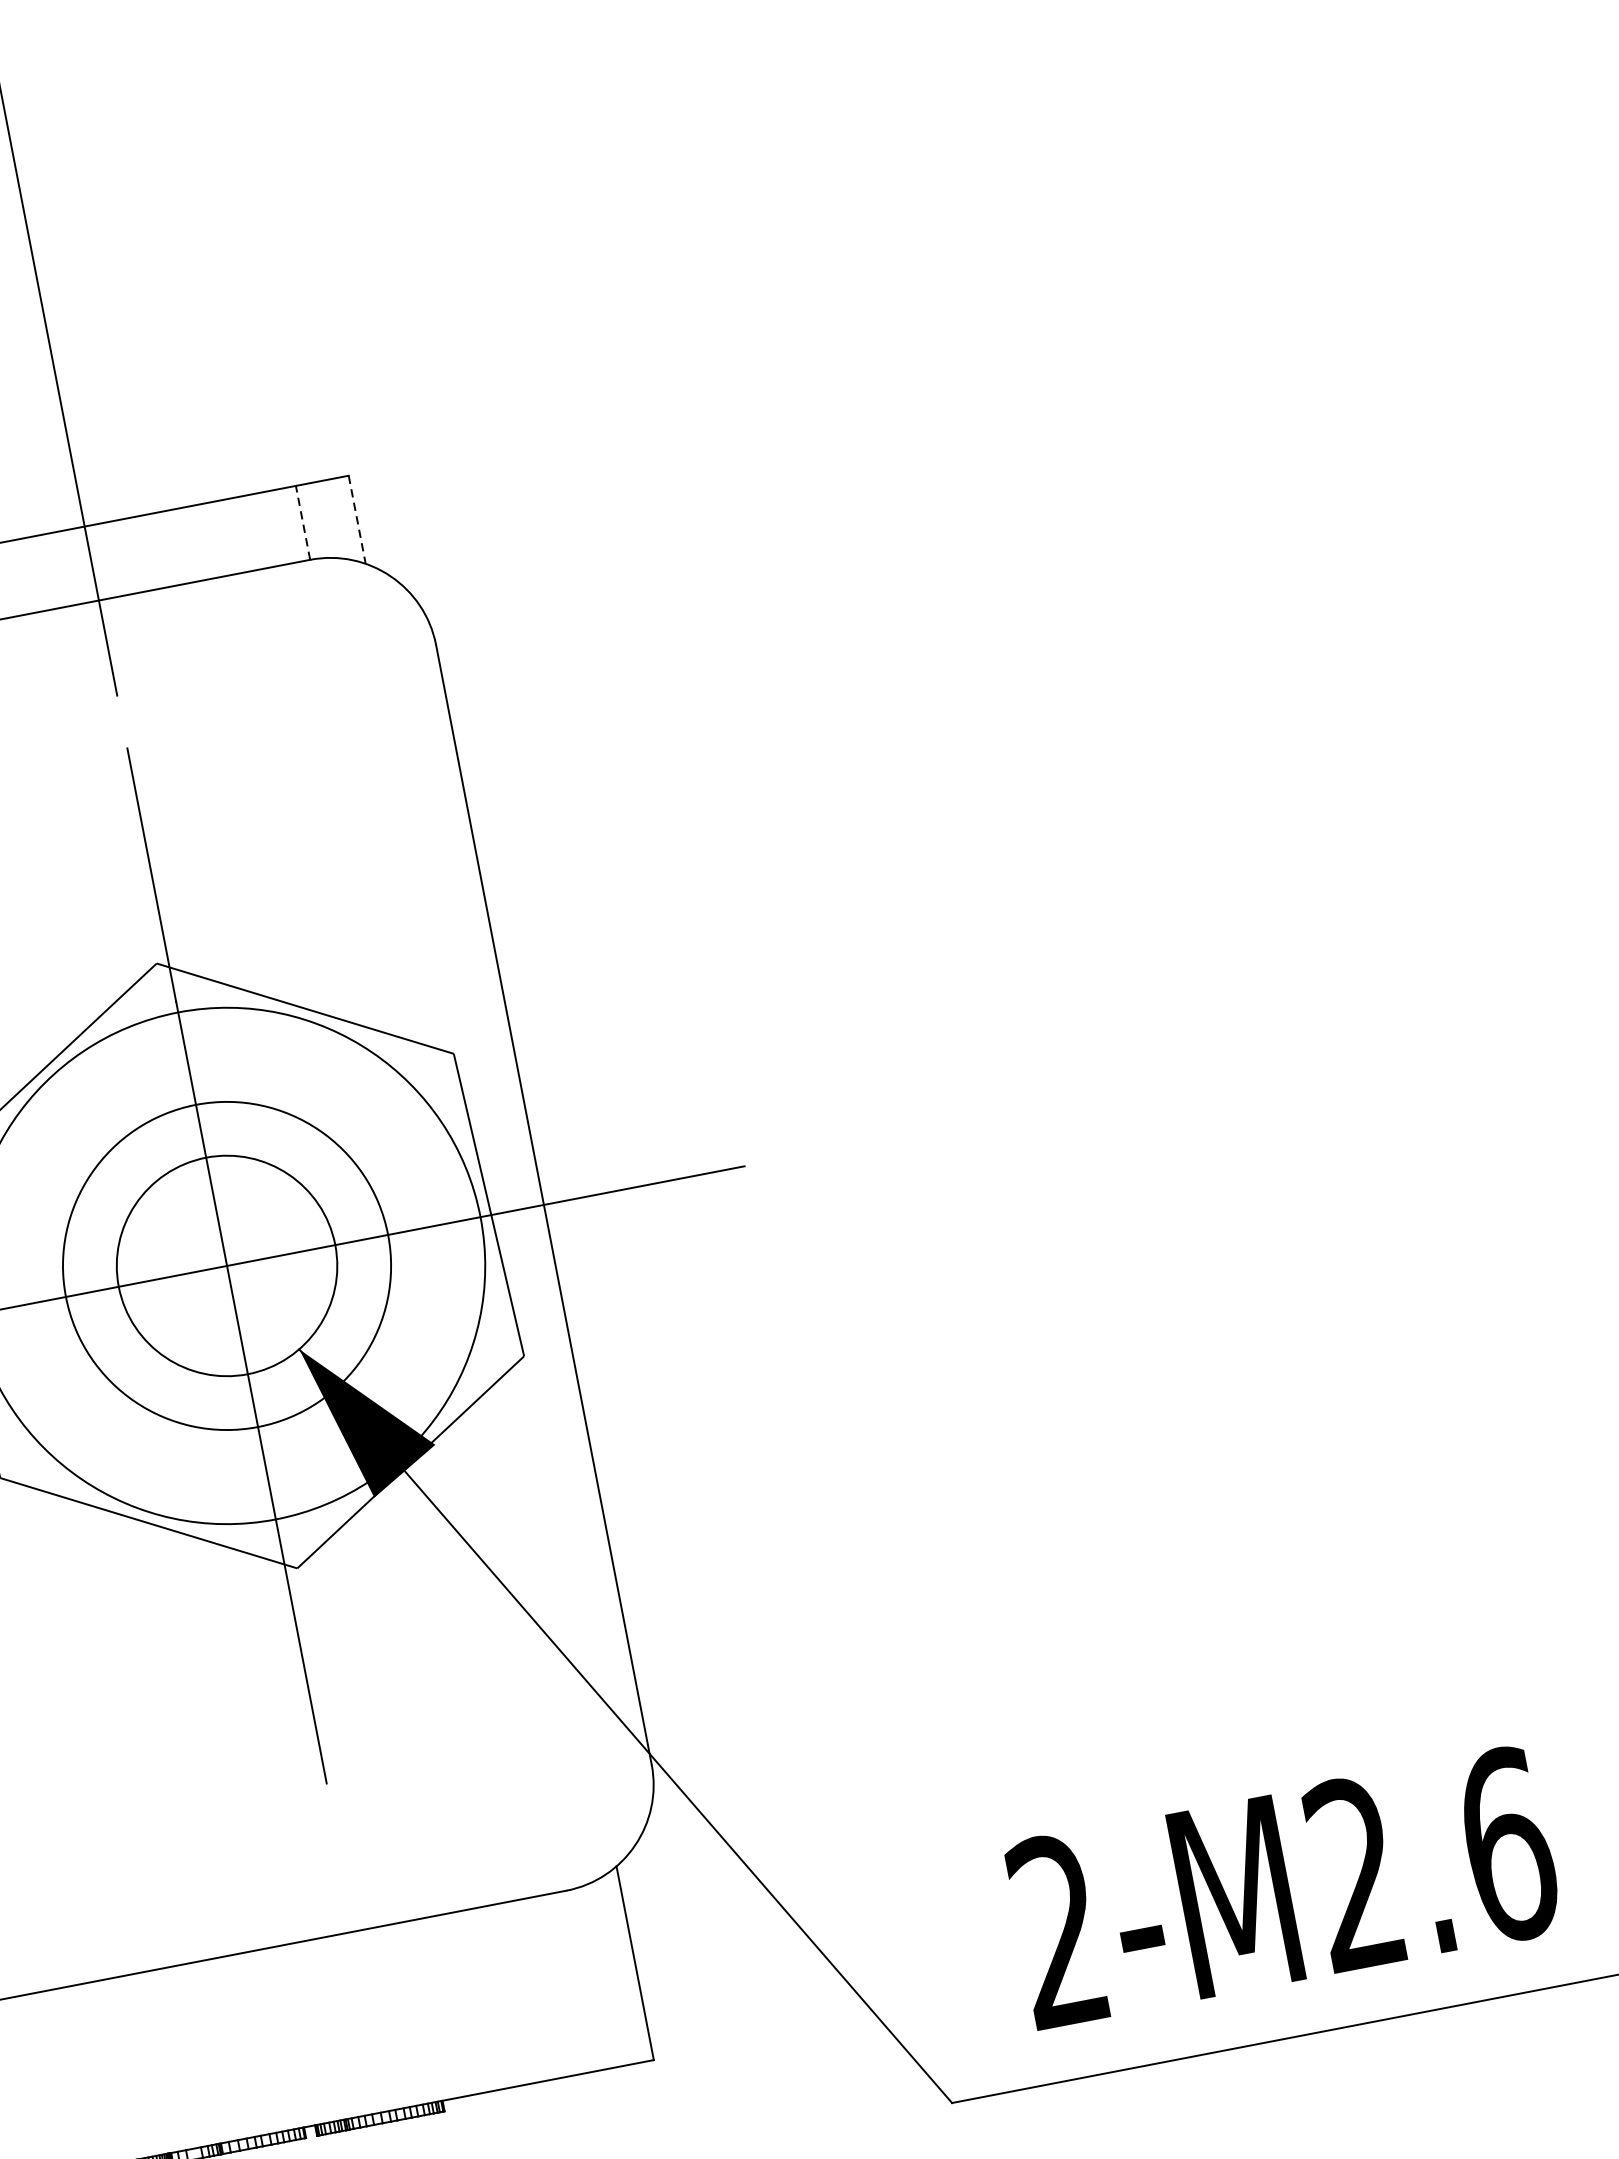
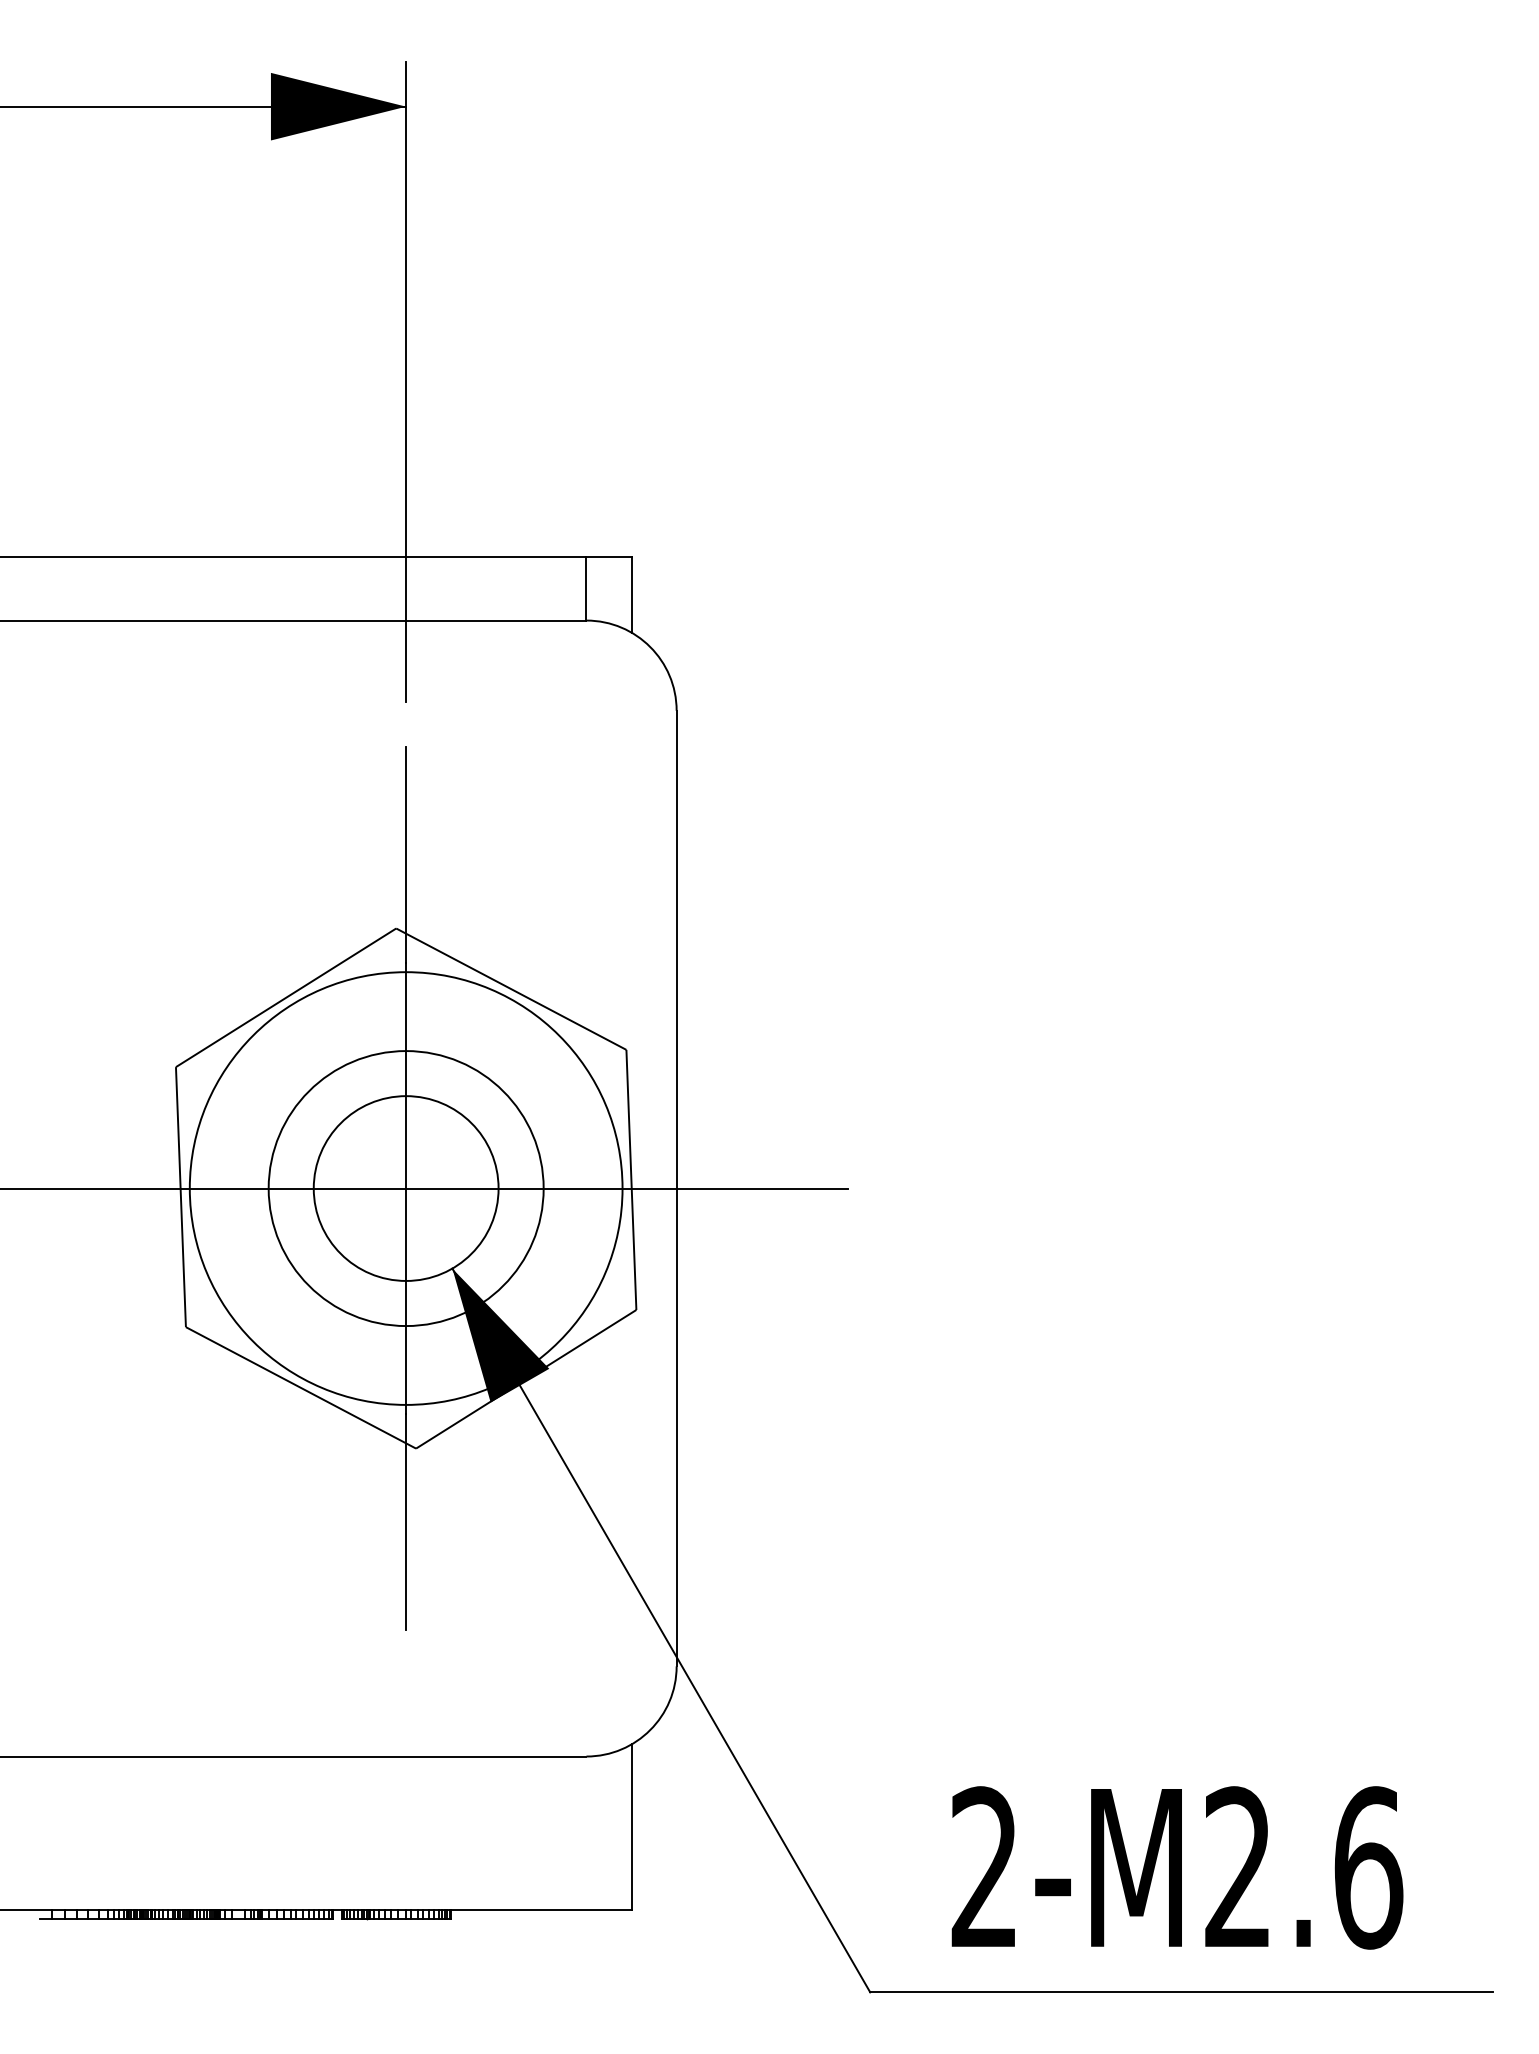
line: (357, 520) -> (631, 595), dashed -> solid
line: (303, 523) -> (586, 589), dashed -> solid

